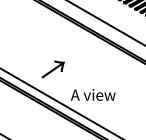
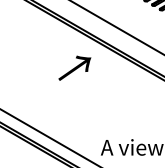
text: (52, 69) -> (73, 68), moved

